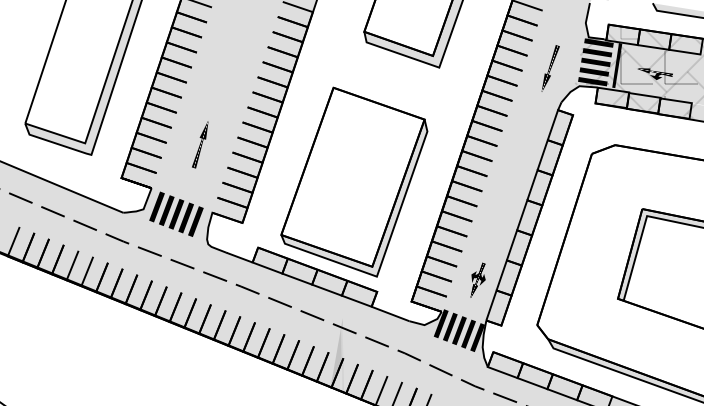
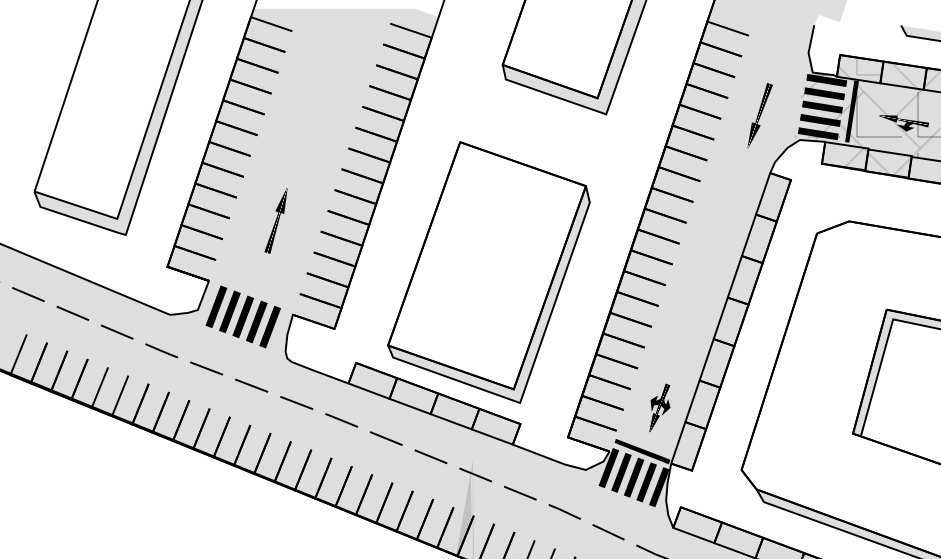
fill: (465, 311) -> (642, 451), added

